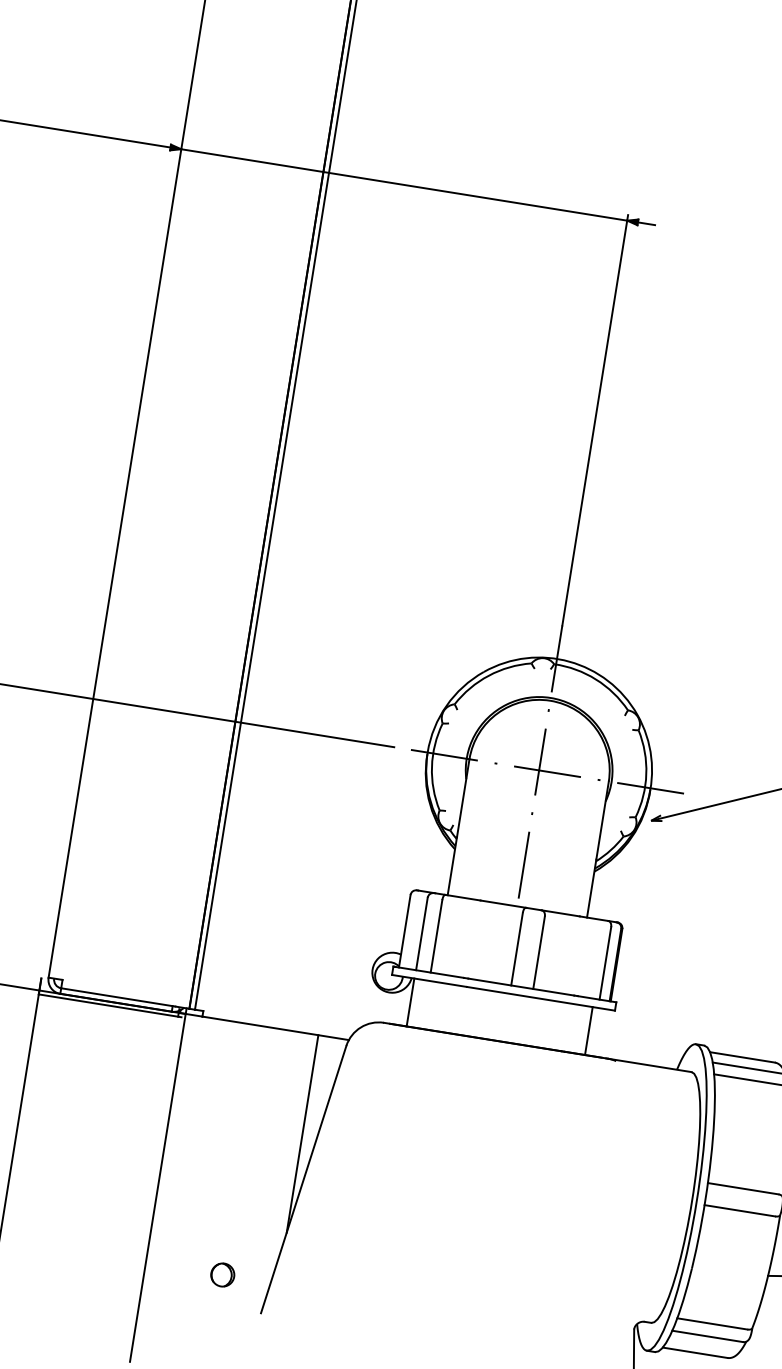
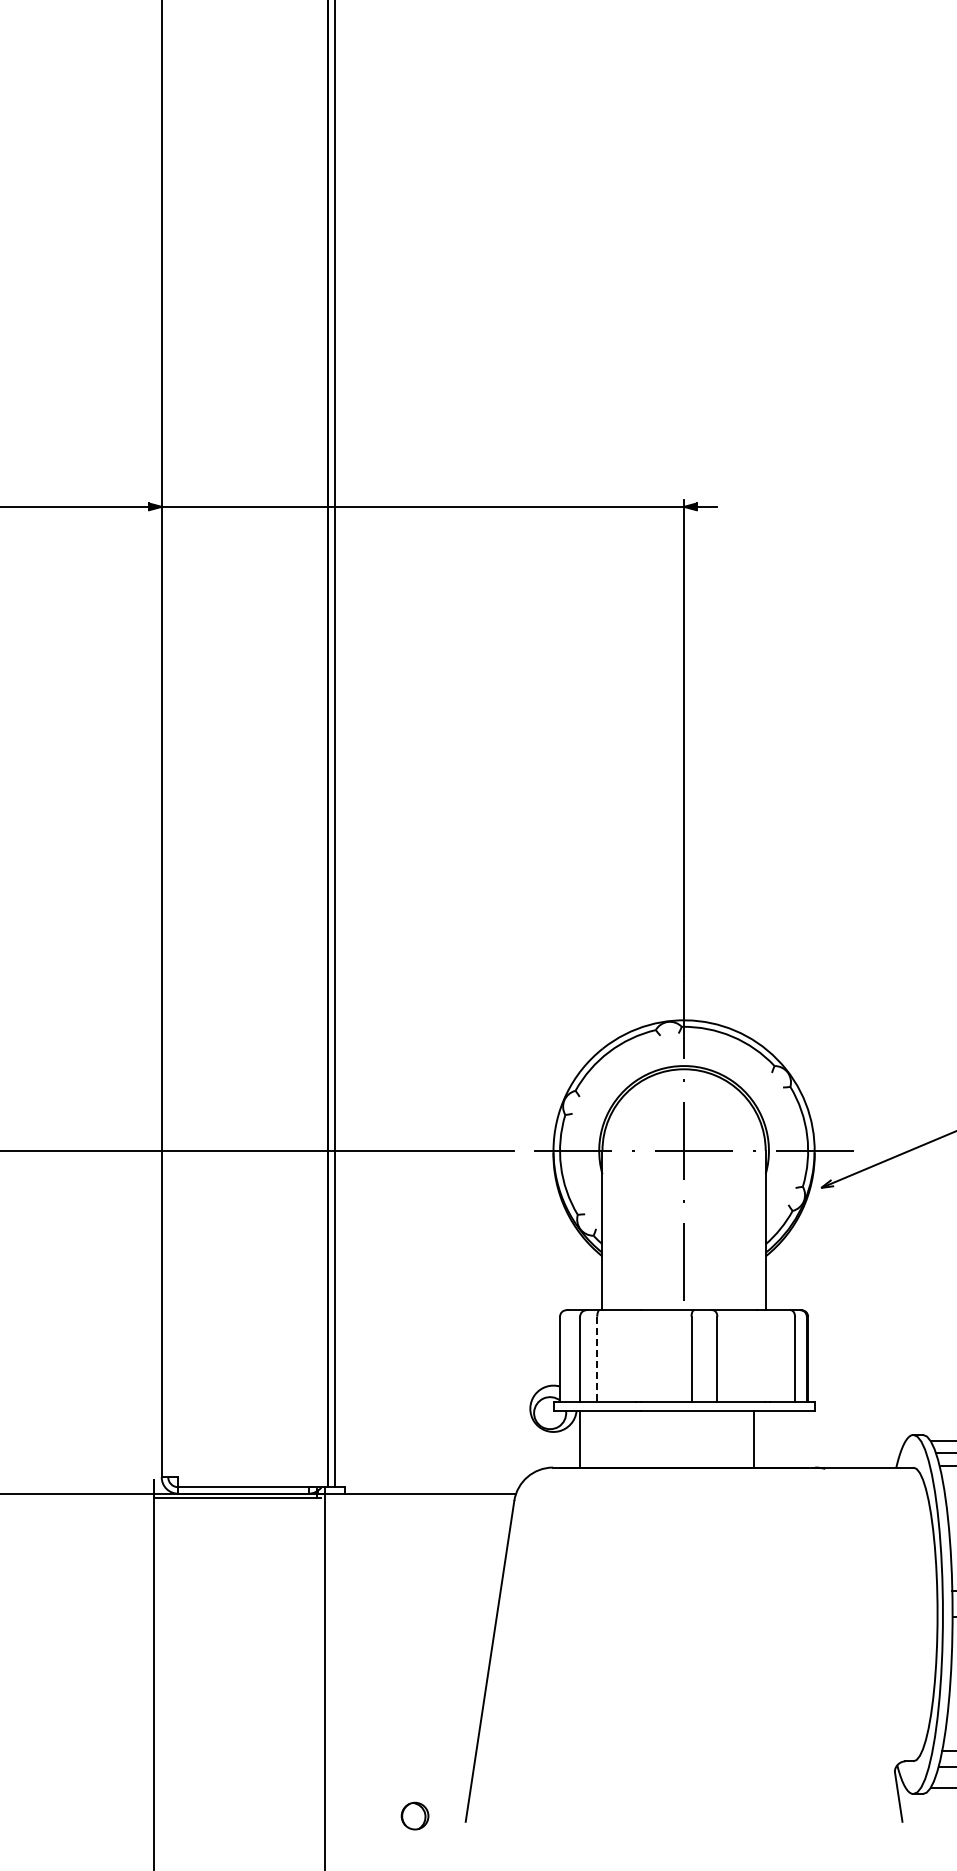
line: (436, 936) -> (597, 1359), solid -> dashed
line: (588, 1031) -> (753, 1439), moved
line: (302, 1134) -> (480, 1609), removed
part: (222, 1274) -> (414, 1815), moved

